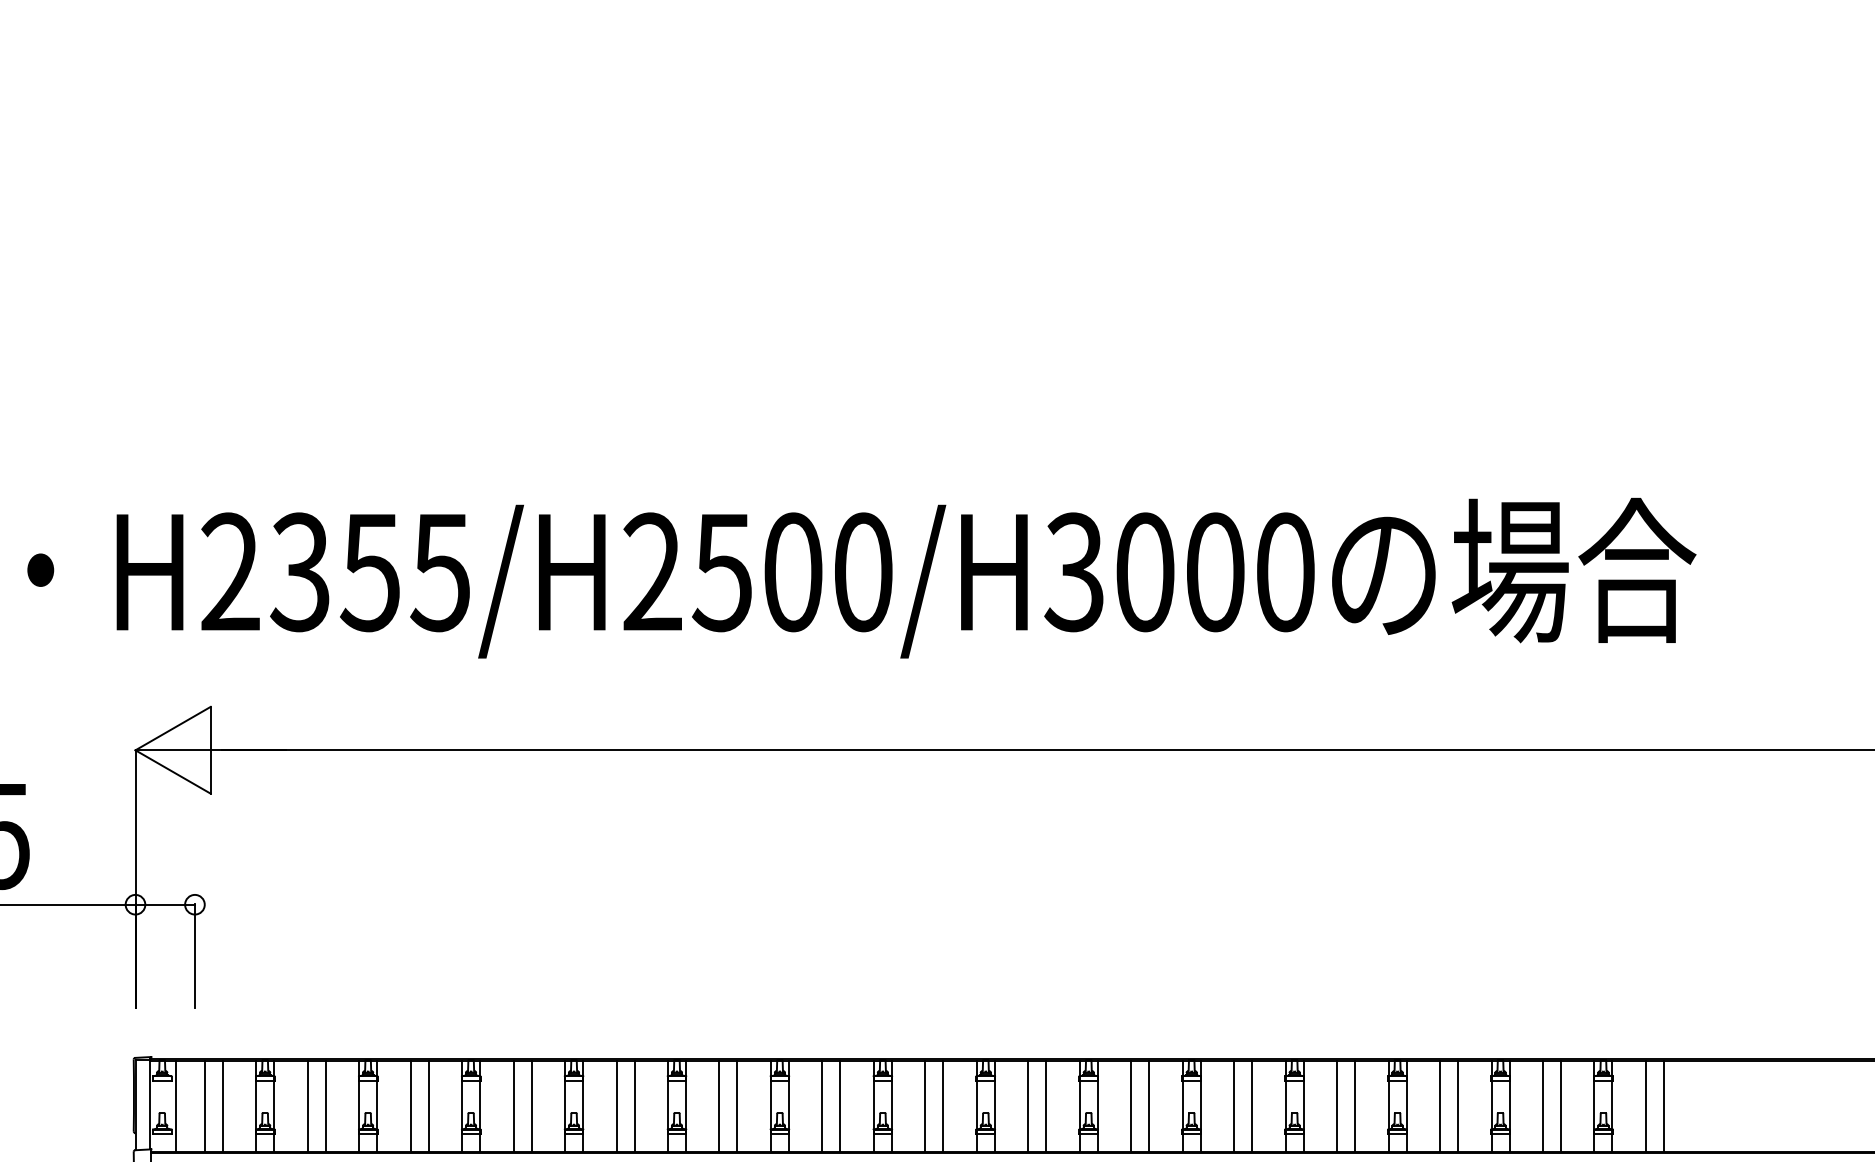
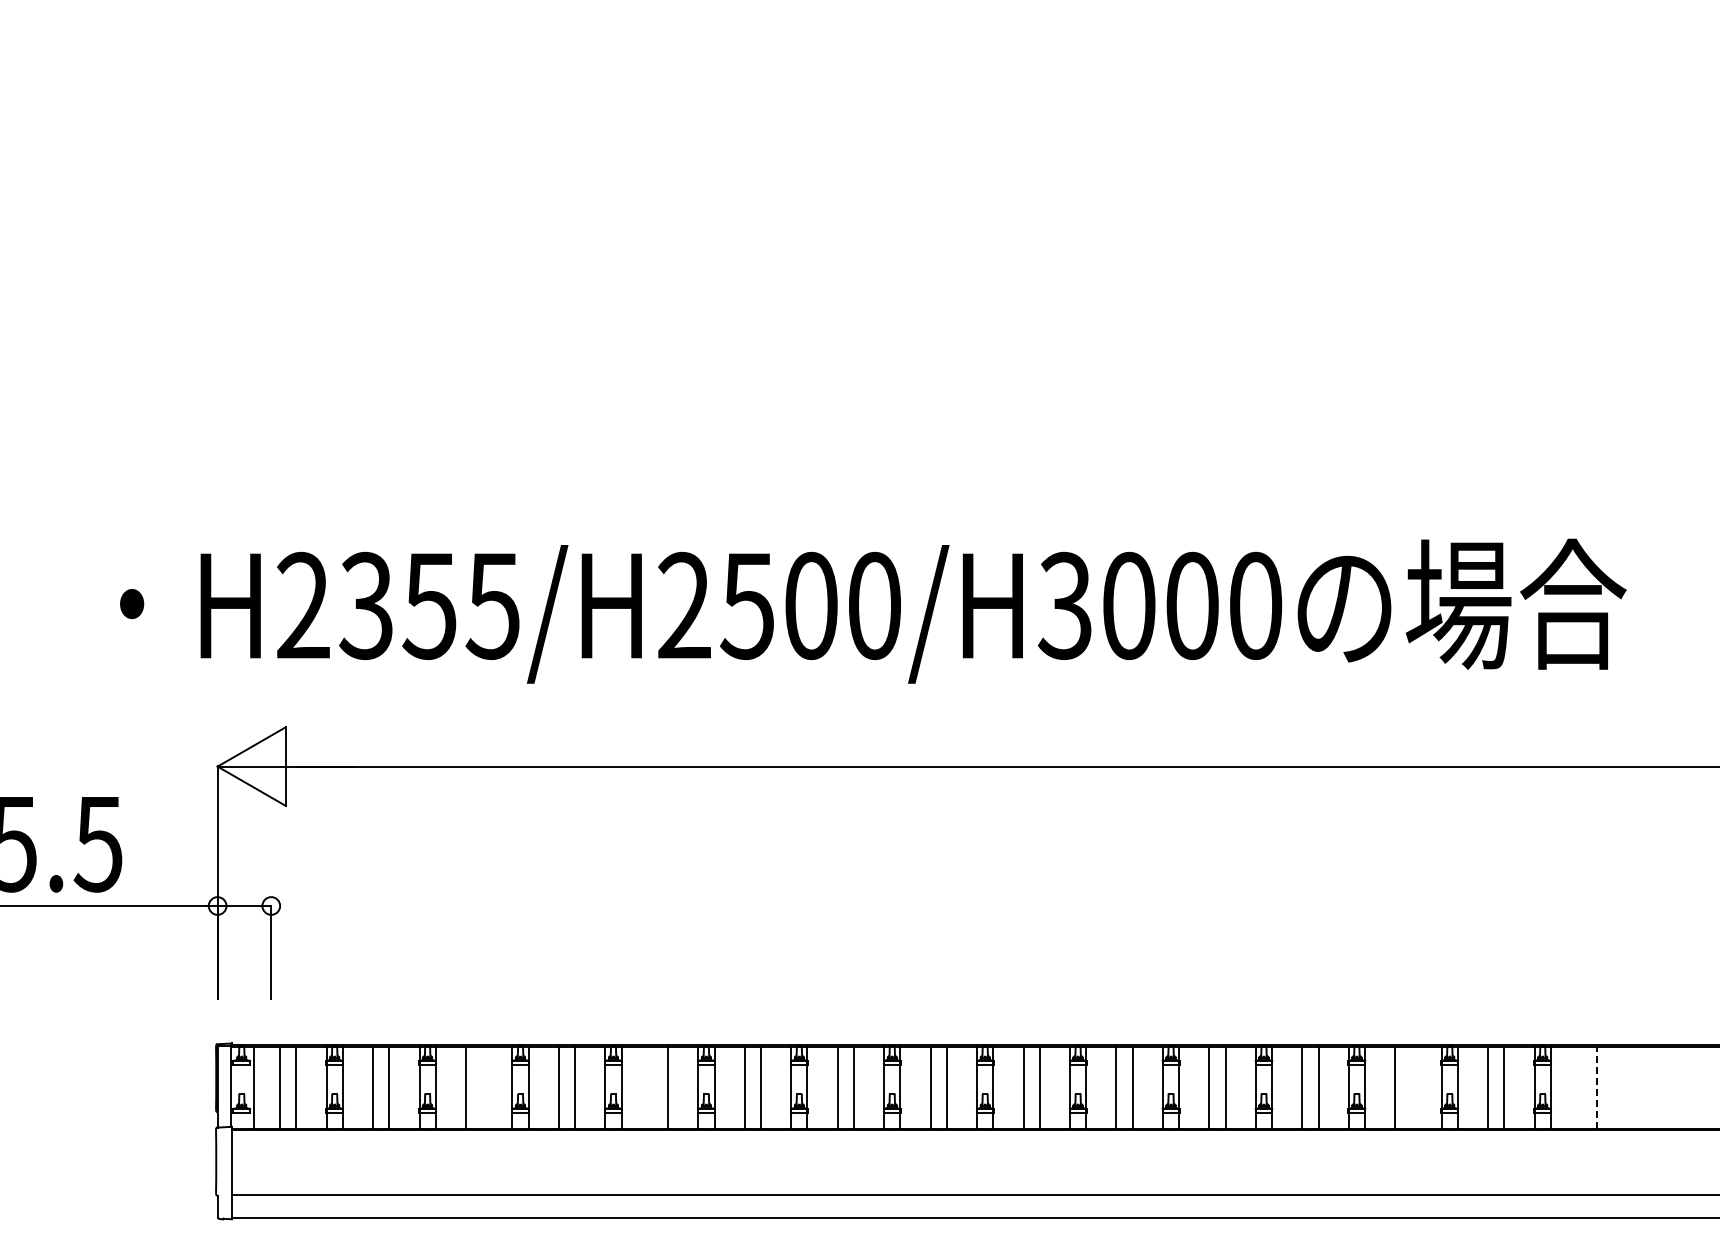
line: (428, 1105) -> (482, 1087), removed
line: (616, 1105) -> (651, 1087), removed
line: (1458, 1105) -> (1411, 1087), removed
line: (1646, 1105) -> (1581, 1087), removed
line: (1664, 1105) -> (1597, 1087), solid -> dashed

